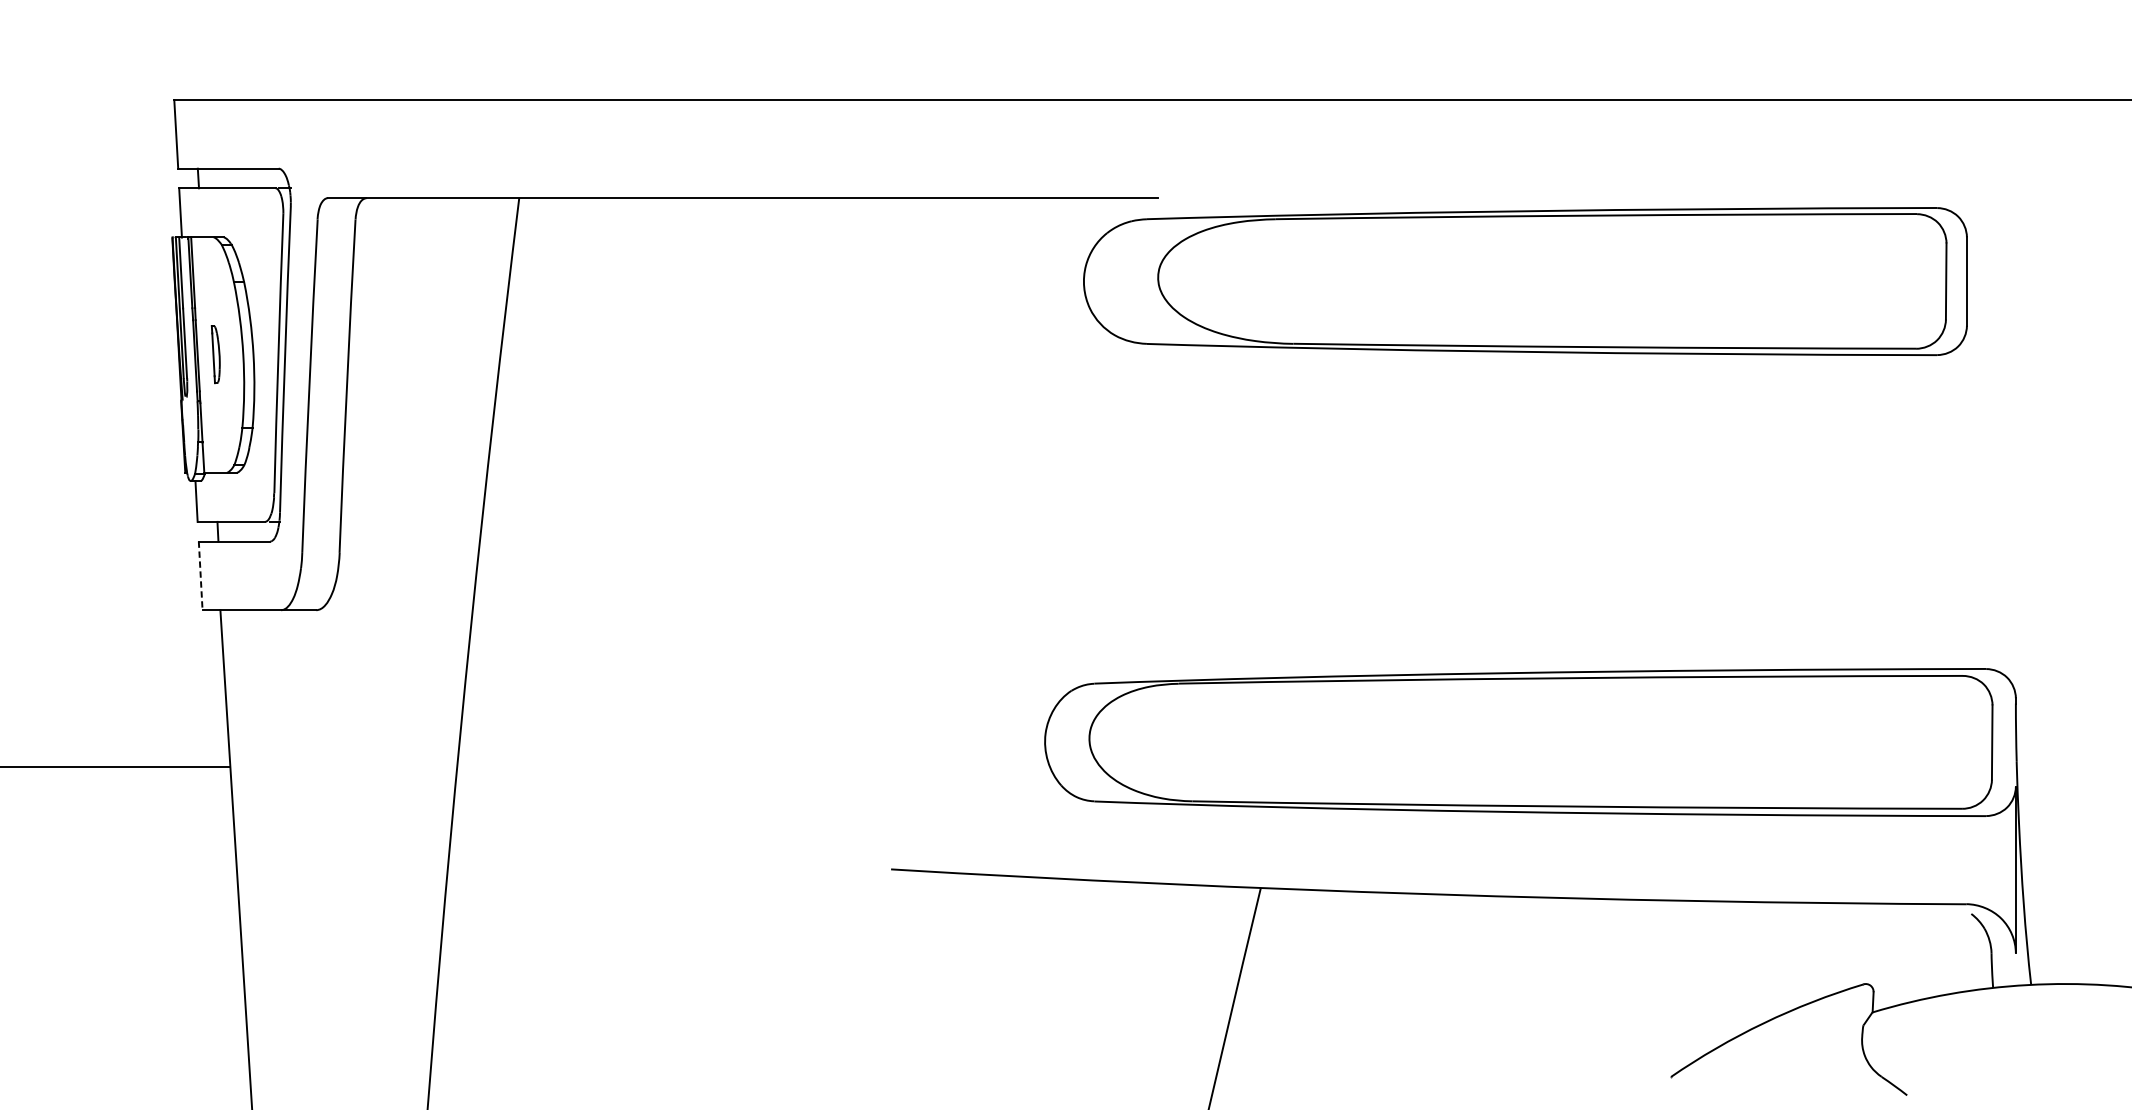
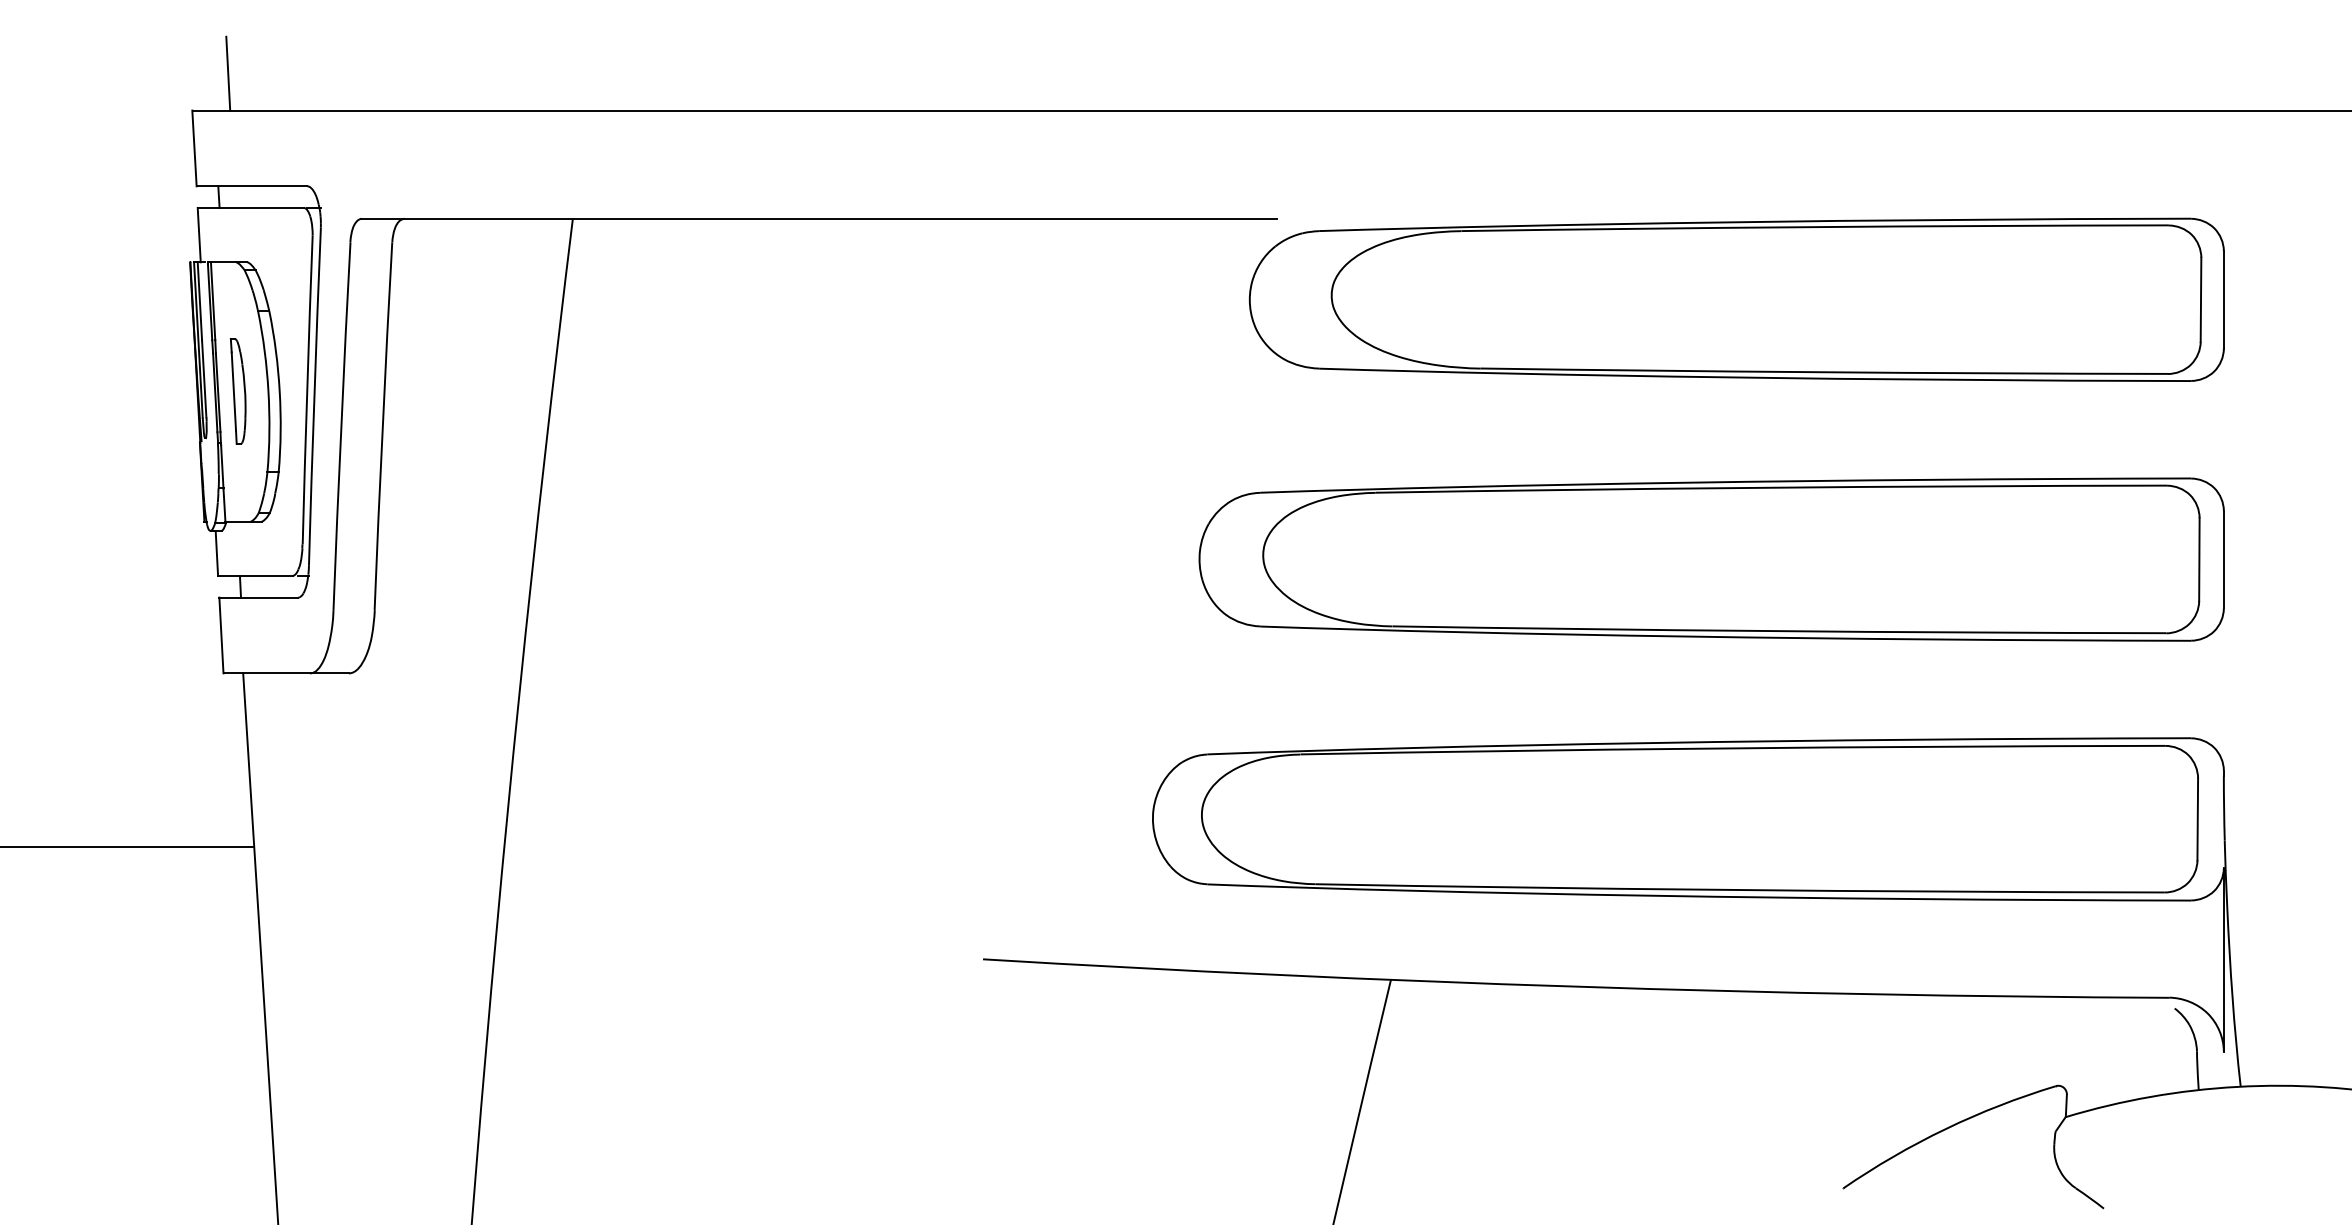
line: (207, 66) -> (228, 73), added
part: (1525, 281) -> (1736, 299), moved
part: (215, 354) -> (237, 391), size x1.67
part: (1551, 506) -> (1711, 559), added
line: (200, 575) -> (221, 635), dashed -> solid

